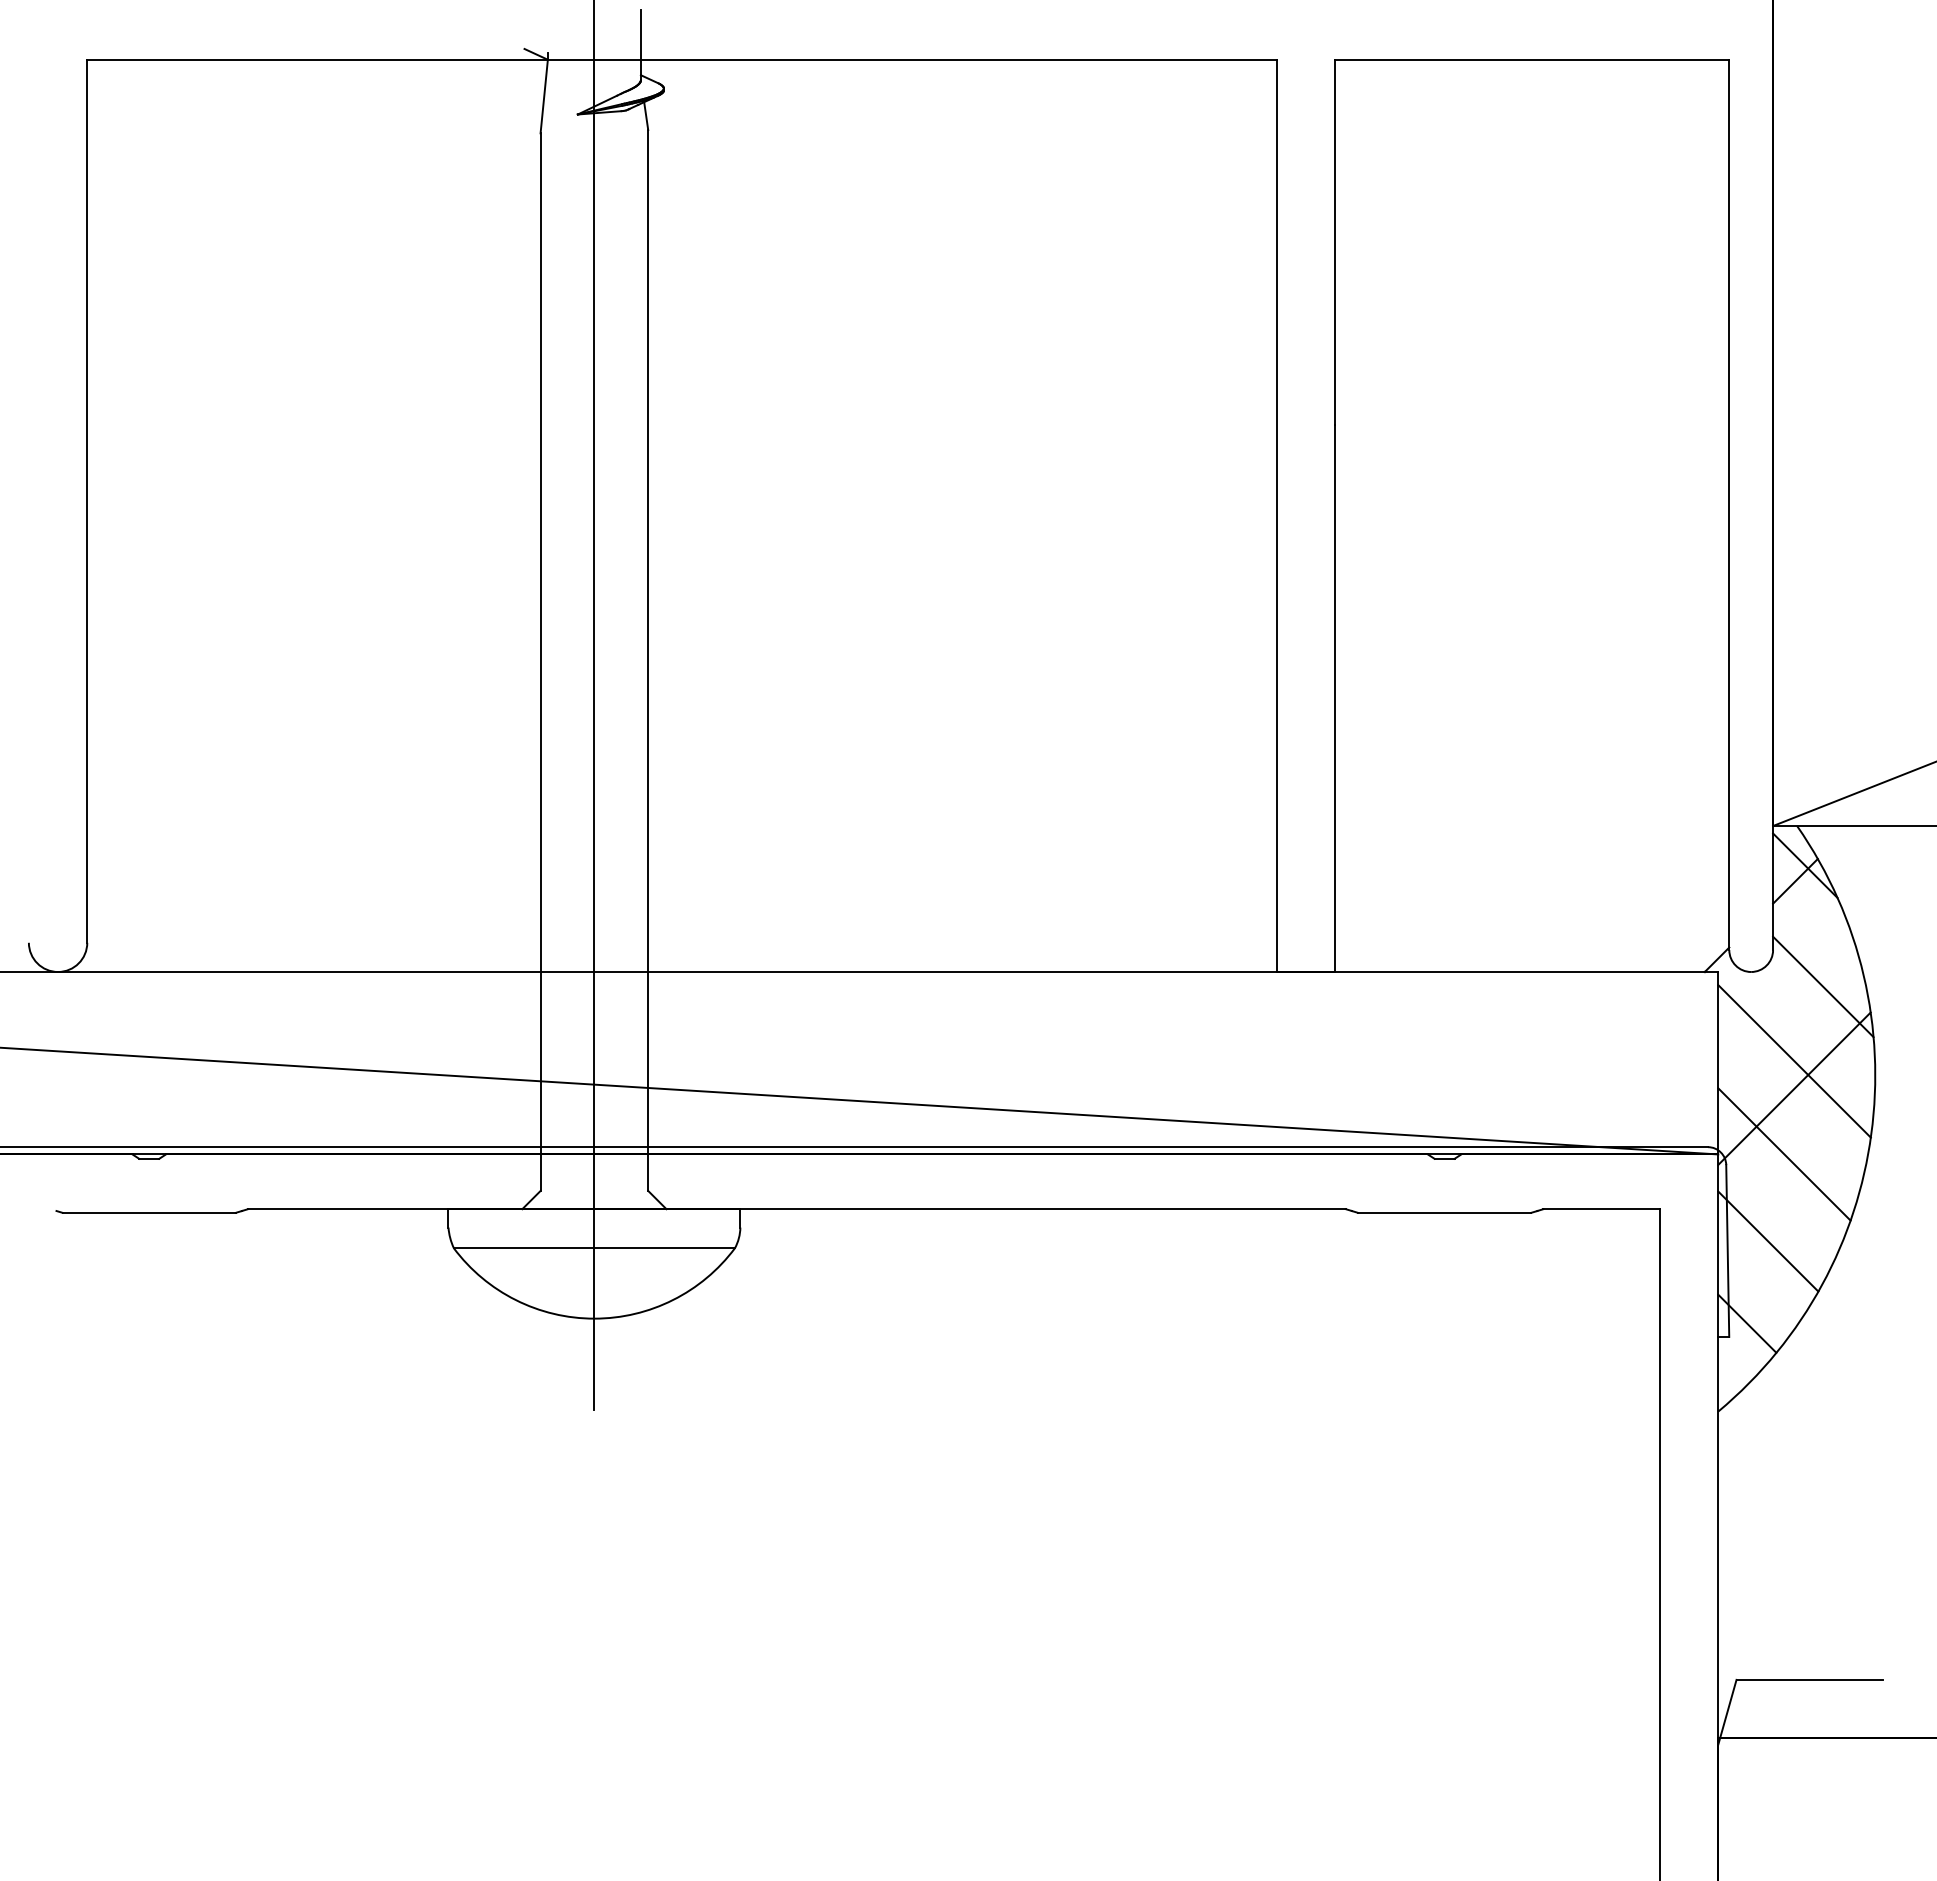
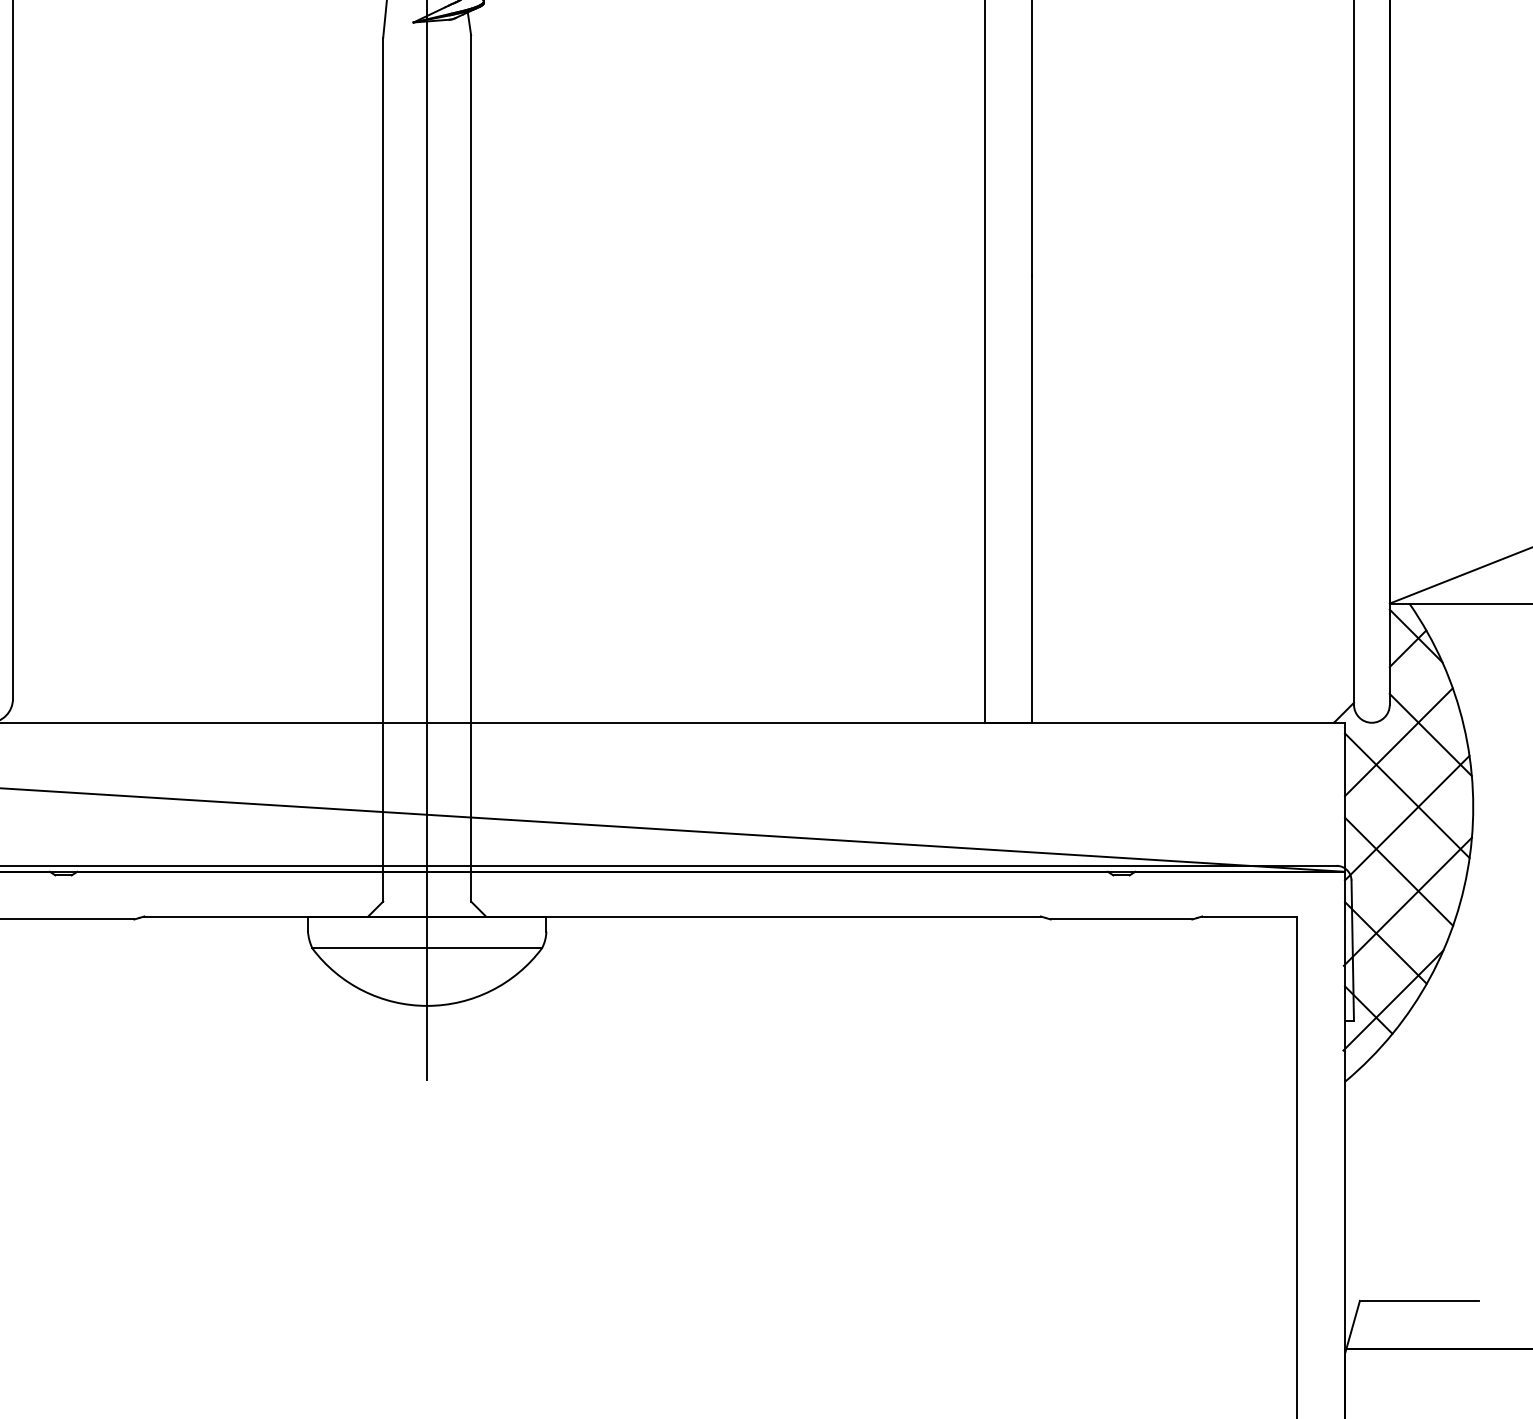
line: (1784, 995) -> (1399, 741), added
line: (1794, 1190) -> (1407, 901), added
line: (1777, 1312) -> (1393, 1000), added

